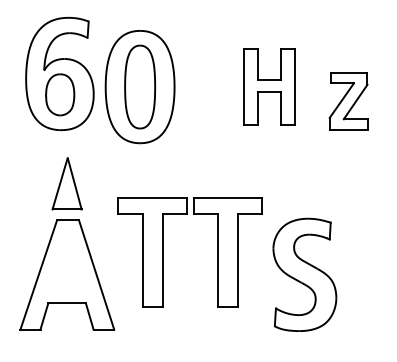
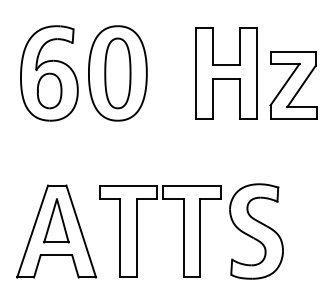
part: (60, 74) -> (49, 73), moved
part: (269, 87) -> (226, 73), size x1.43
part: (348, 101) -> (293, 85), size x1.43
part: (67, 183) -> (56, 220), moved
part: (163, 252) -> (137, 231), moved

